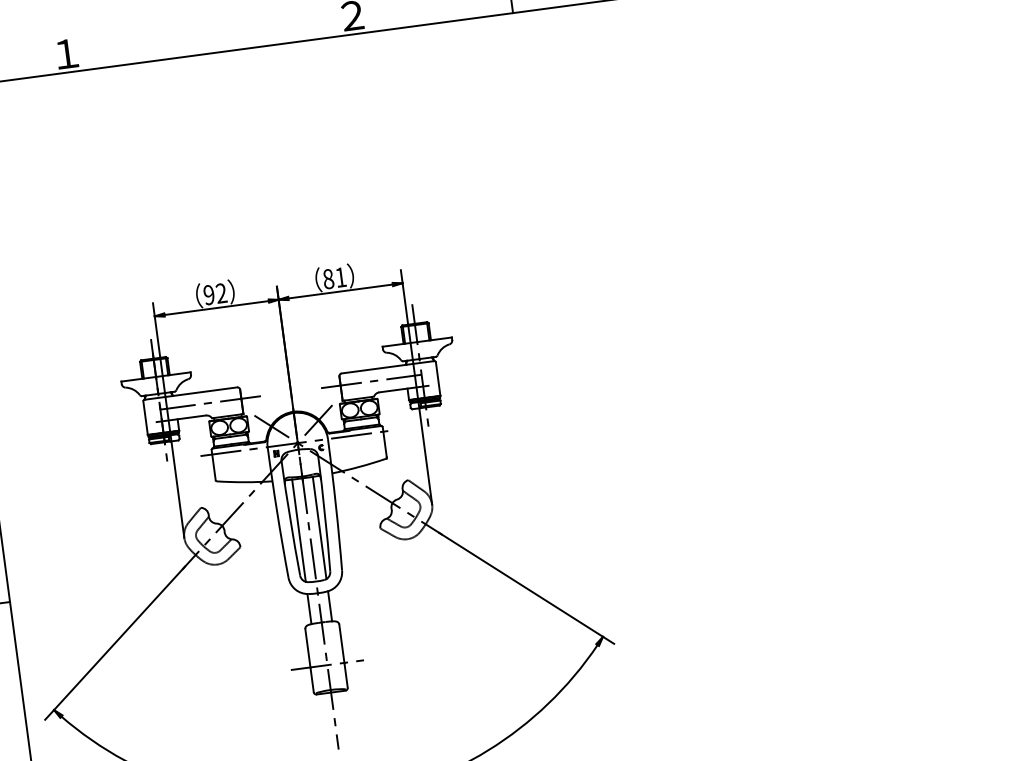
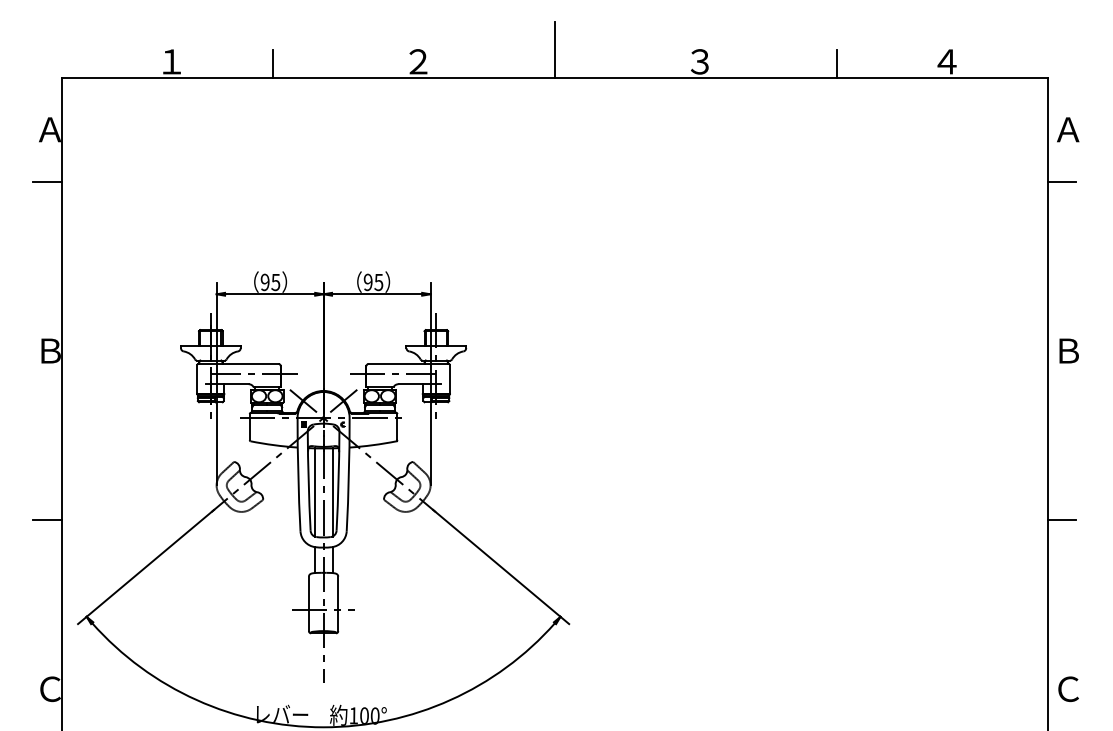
line: (183, 40) -> (272, 63), added
text: (334, 278) -> (373, 282), 81 -> 95
text: (221, 293) -> (275, 282), 92 -> 95

